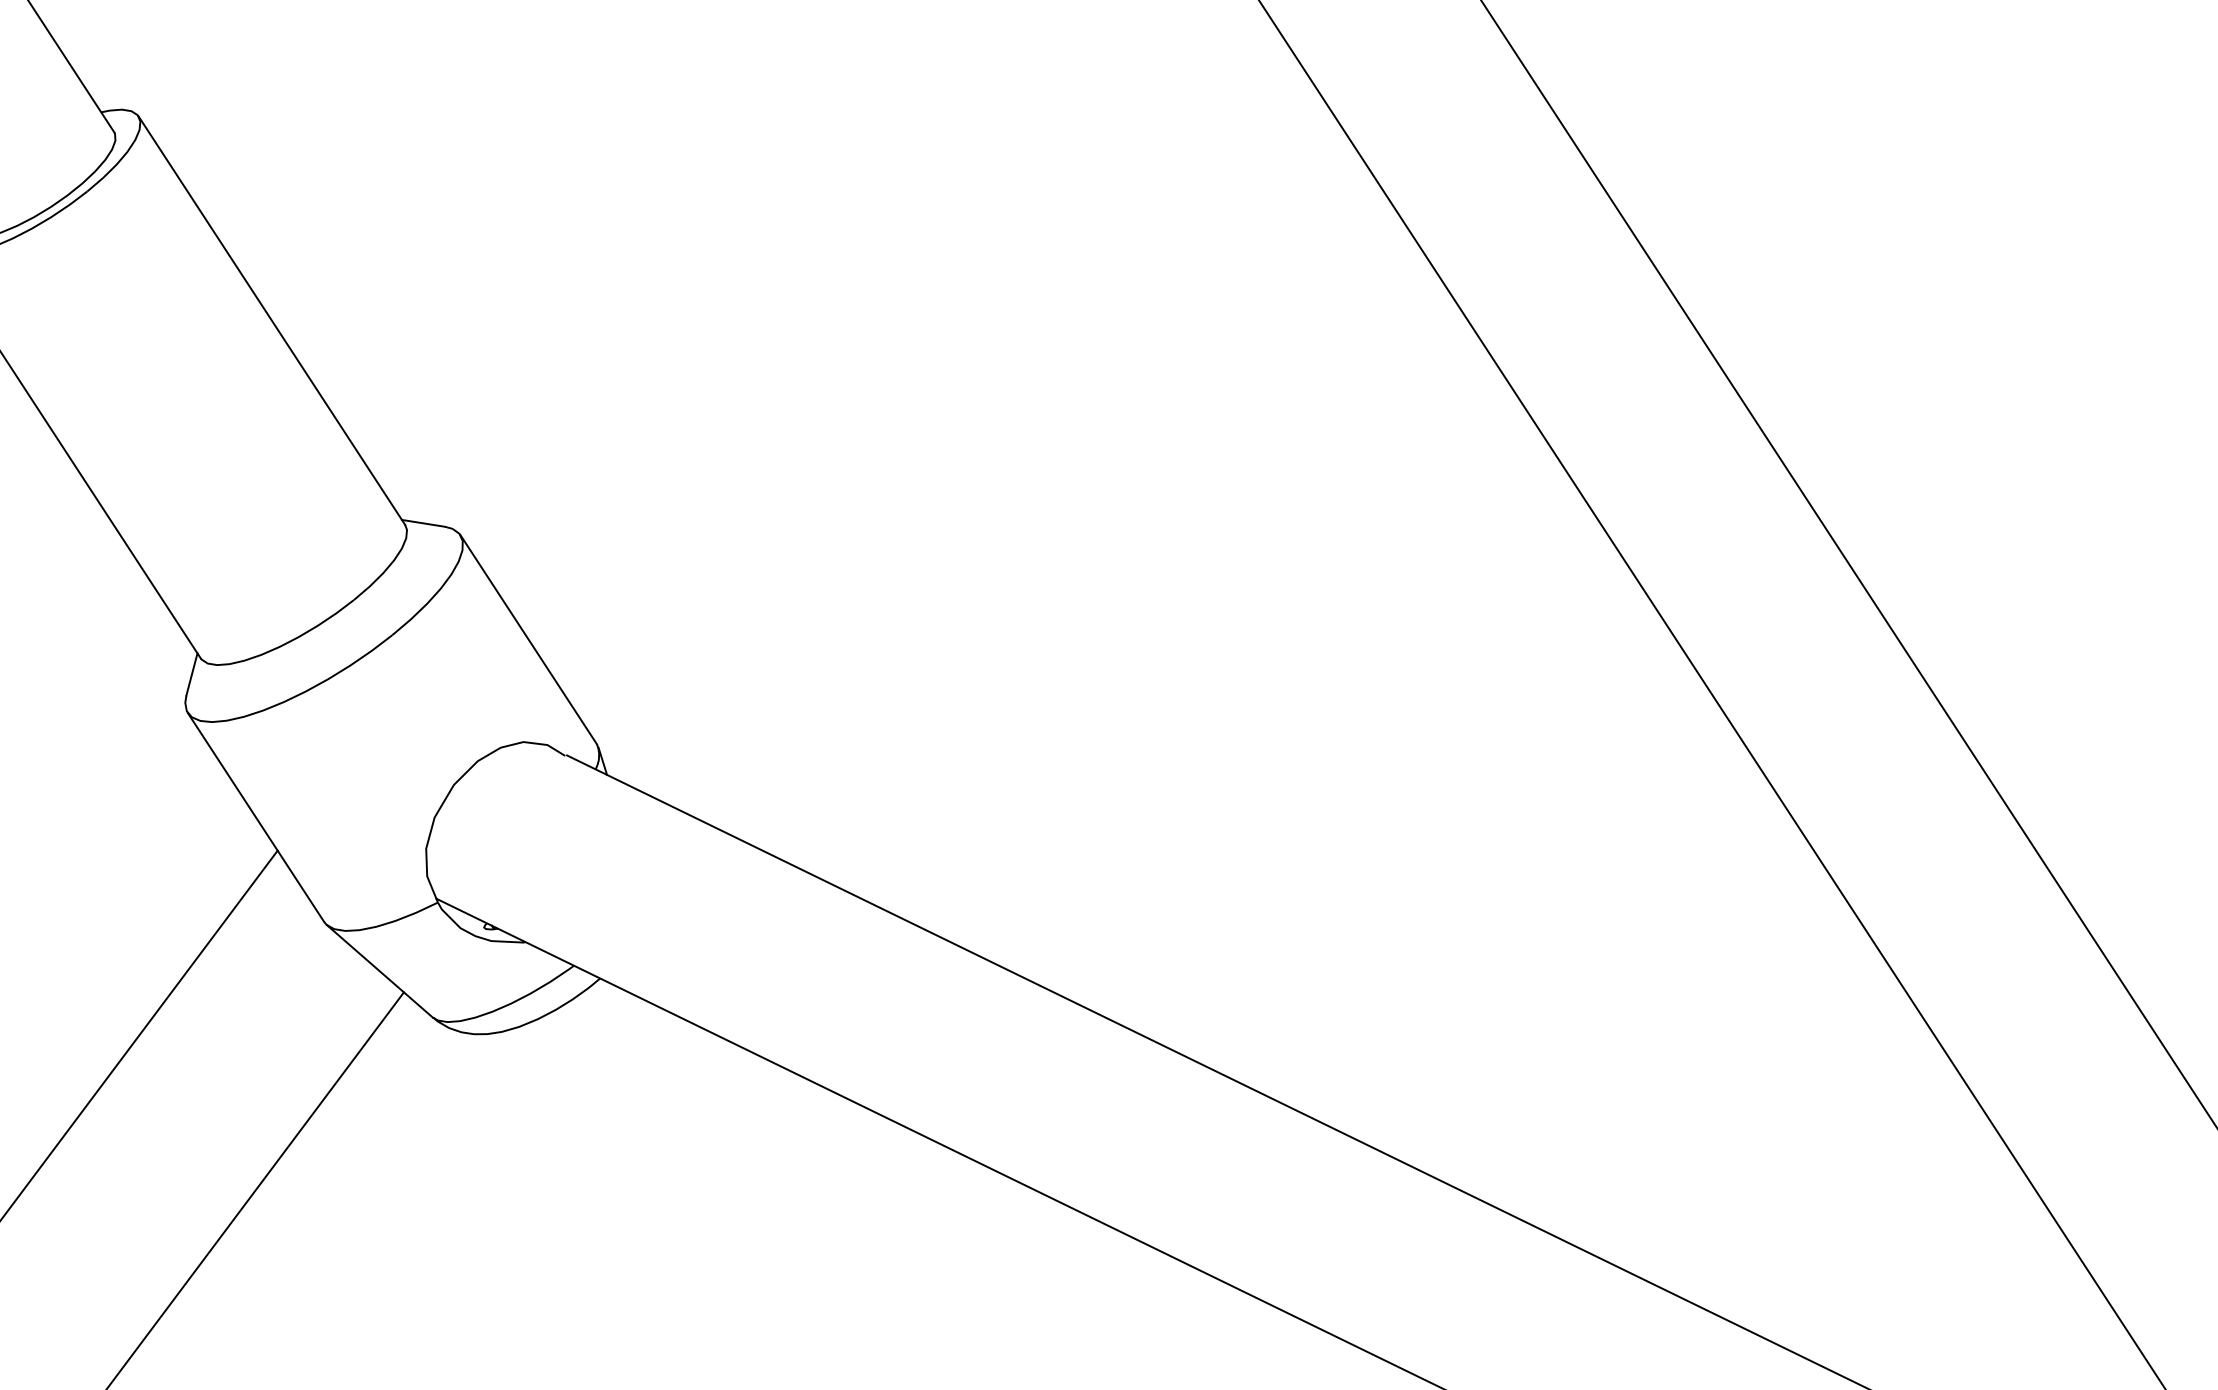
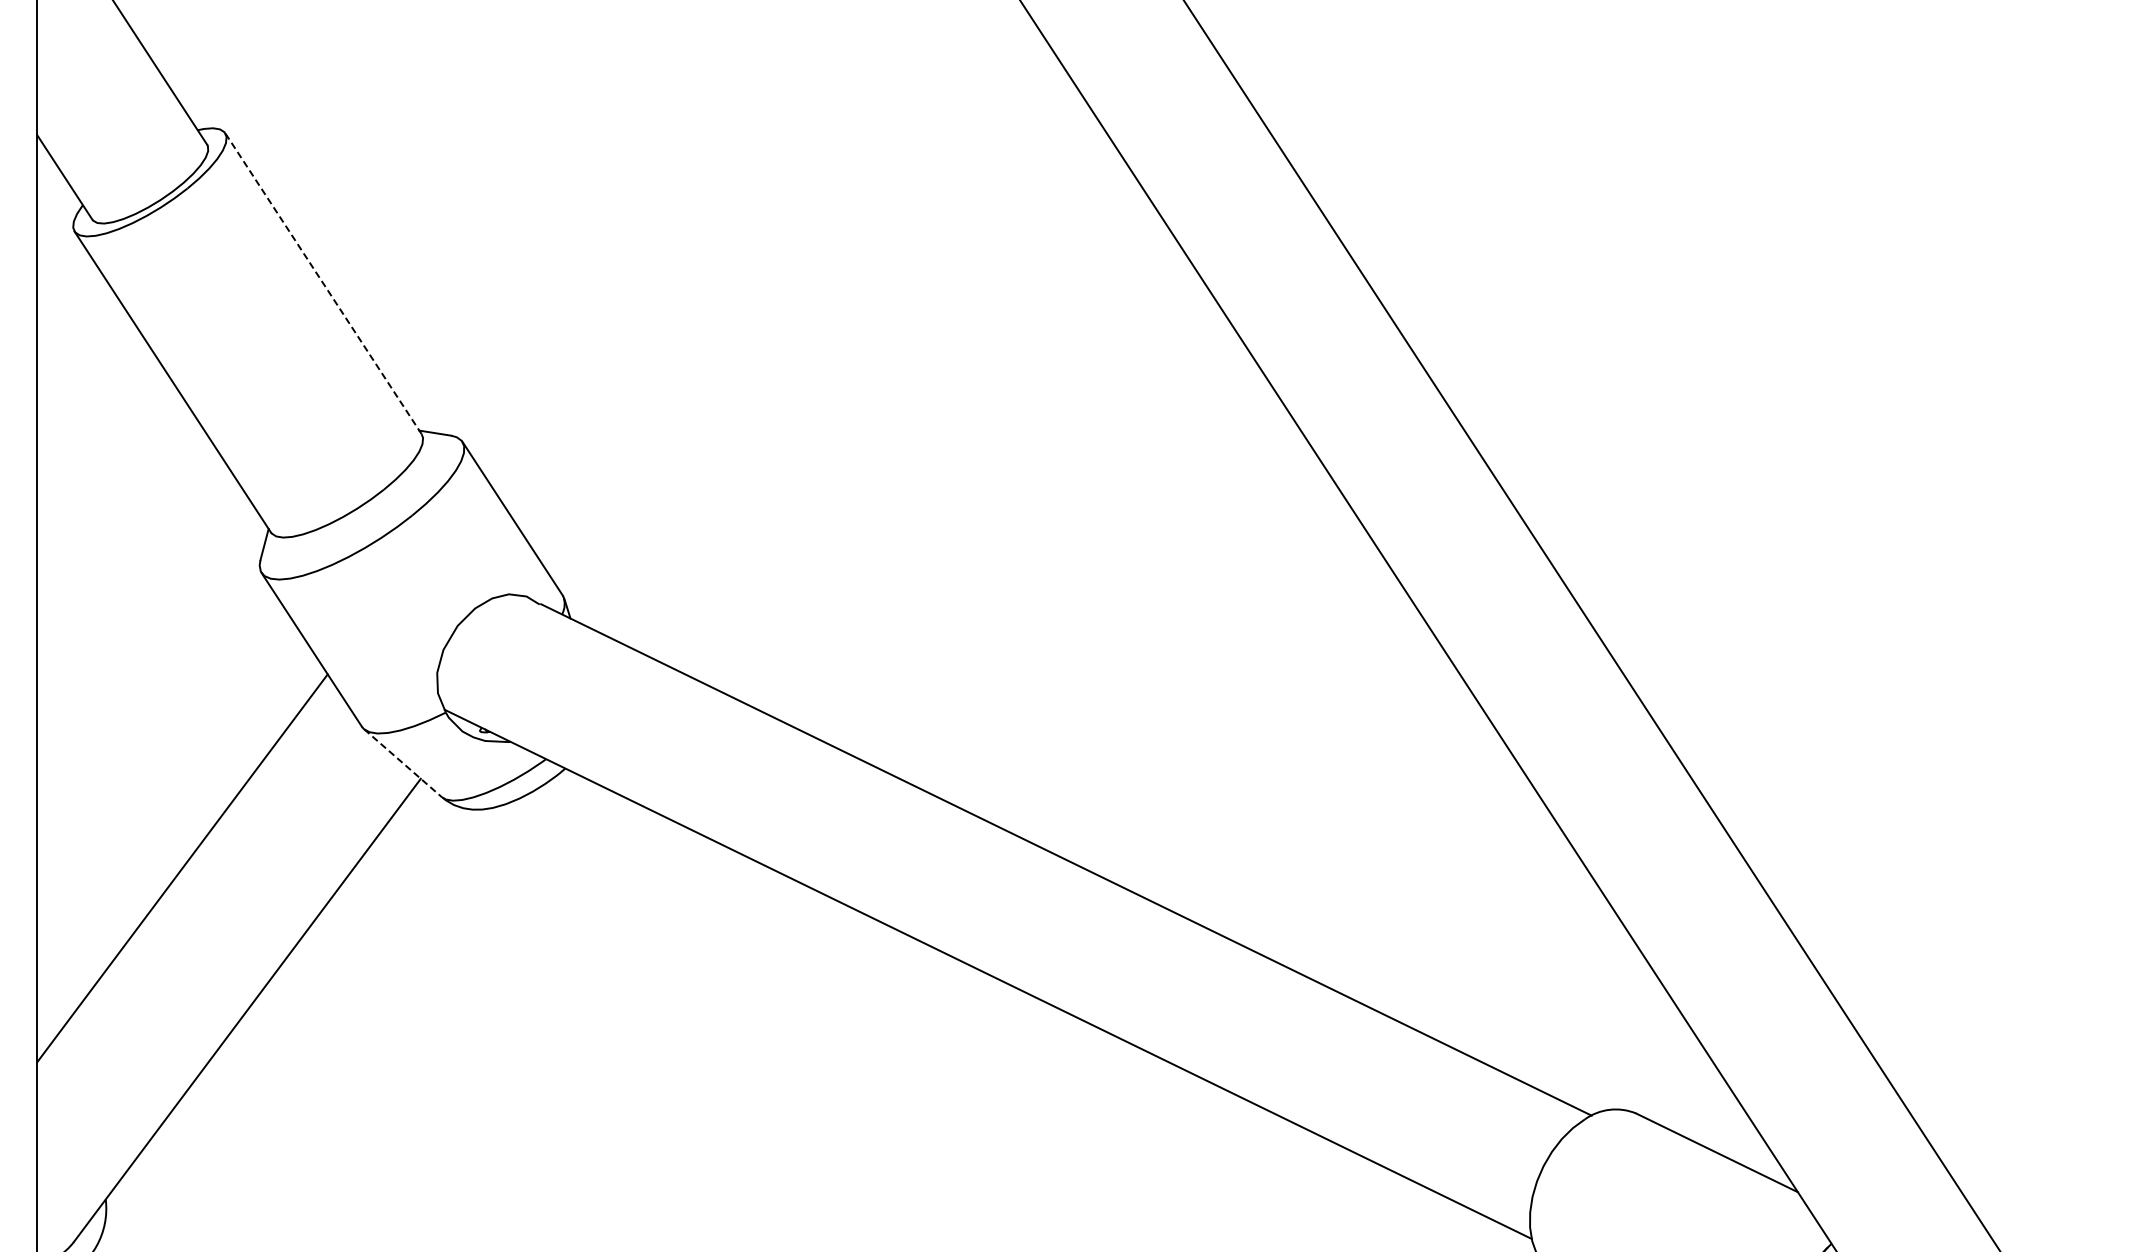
line: (271, 320) -> (323, 283), solid -> dashed
line: (380, 971) -> (403, 763), solid -> dashed

